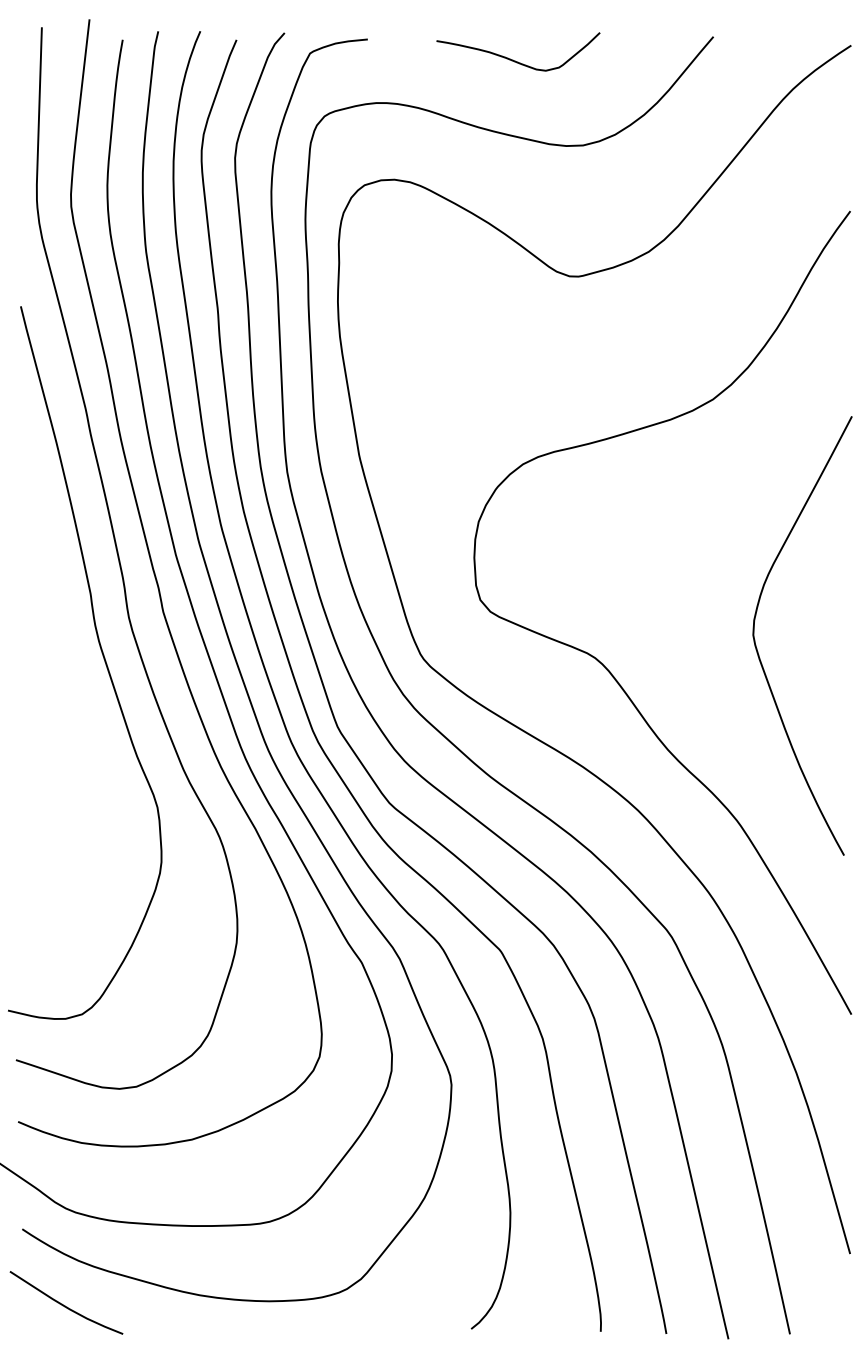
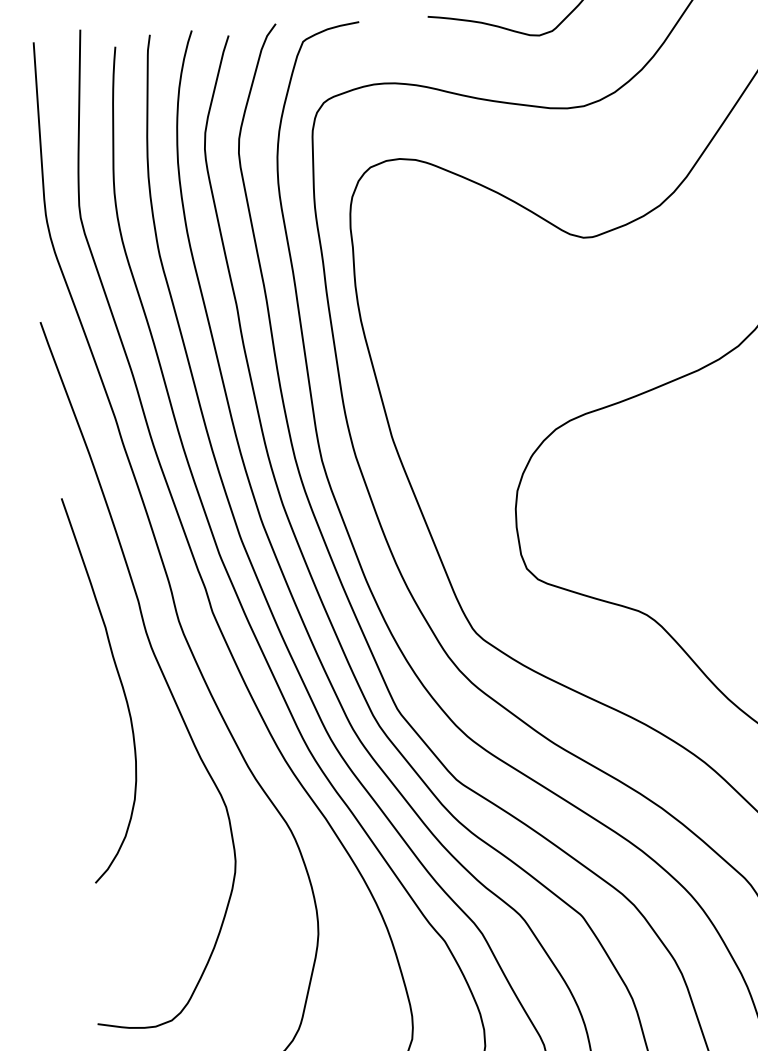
curve: (64, 674) -> (120, 684), added

